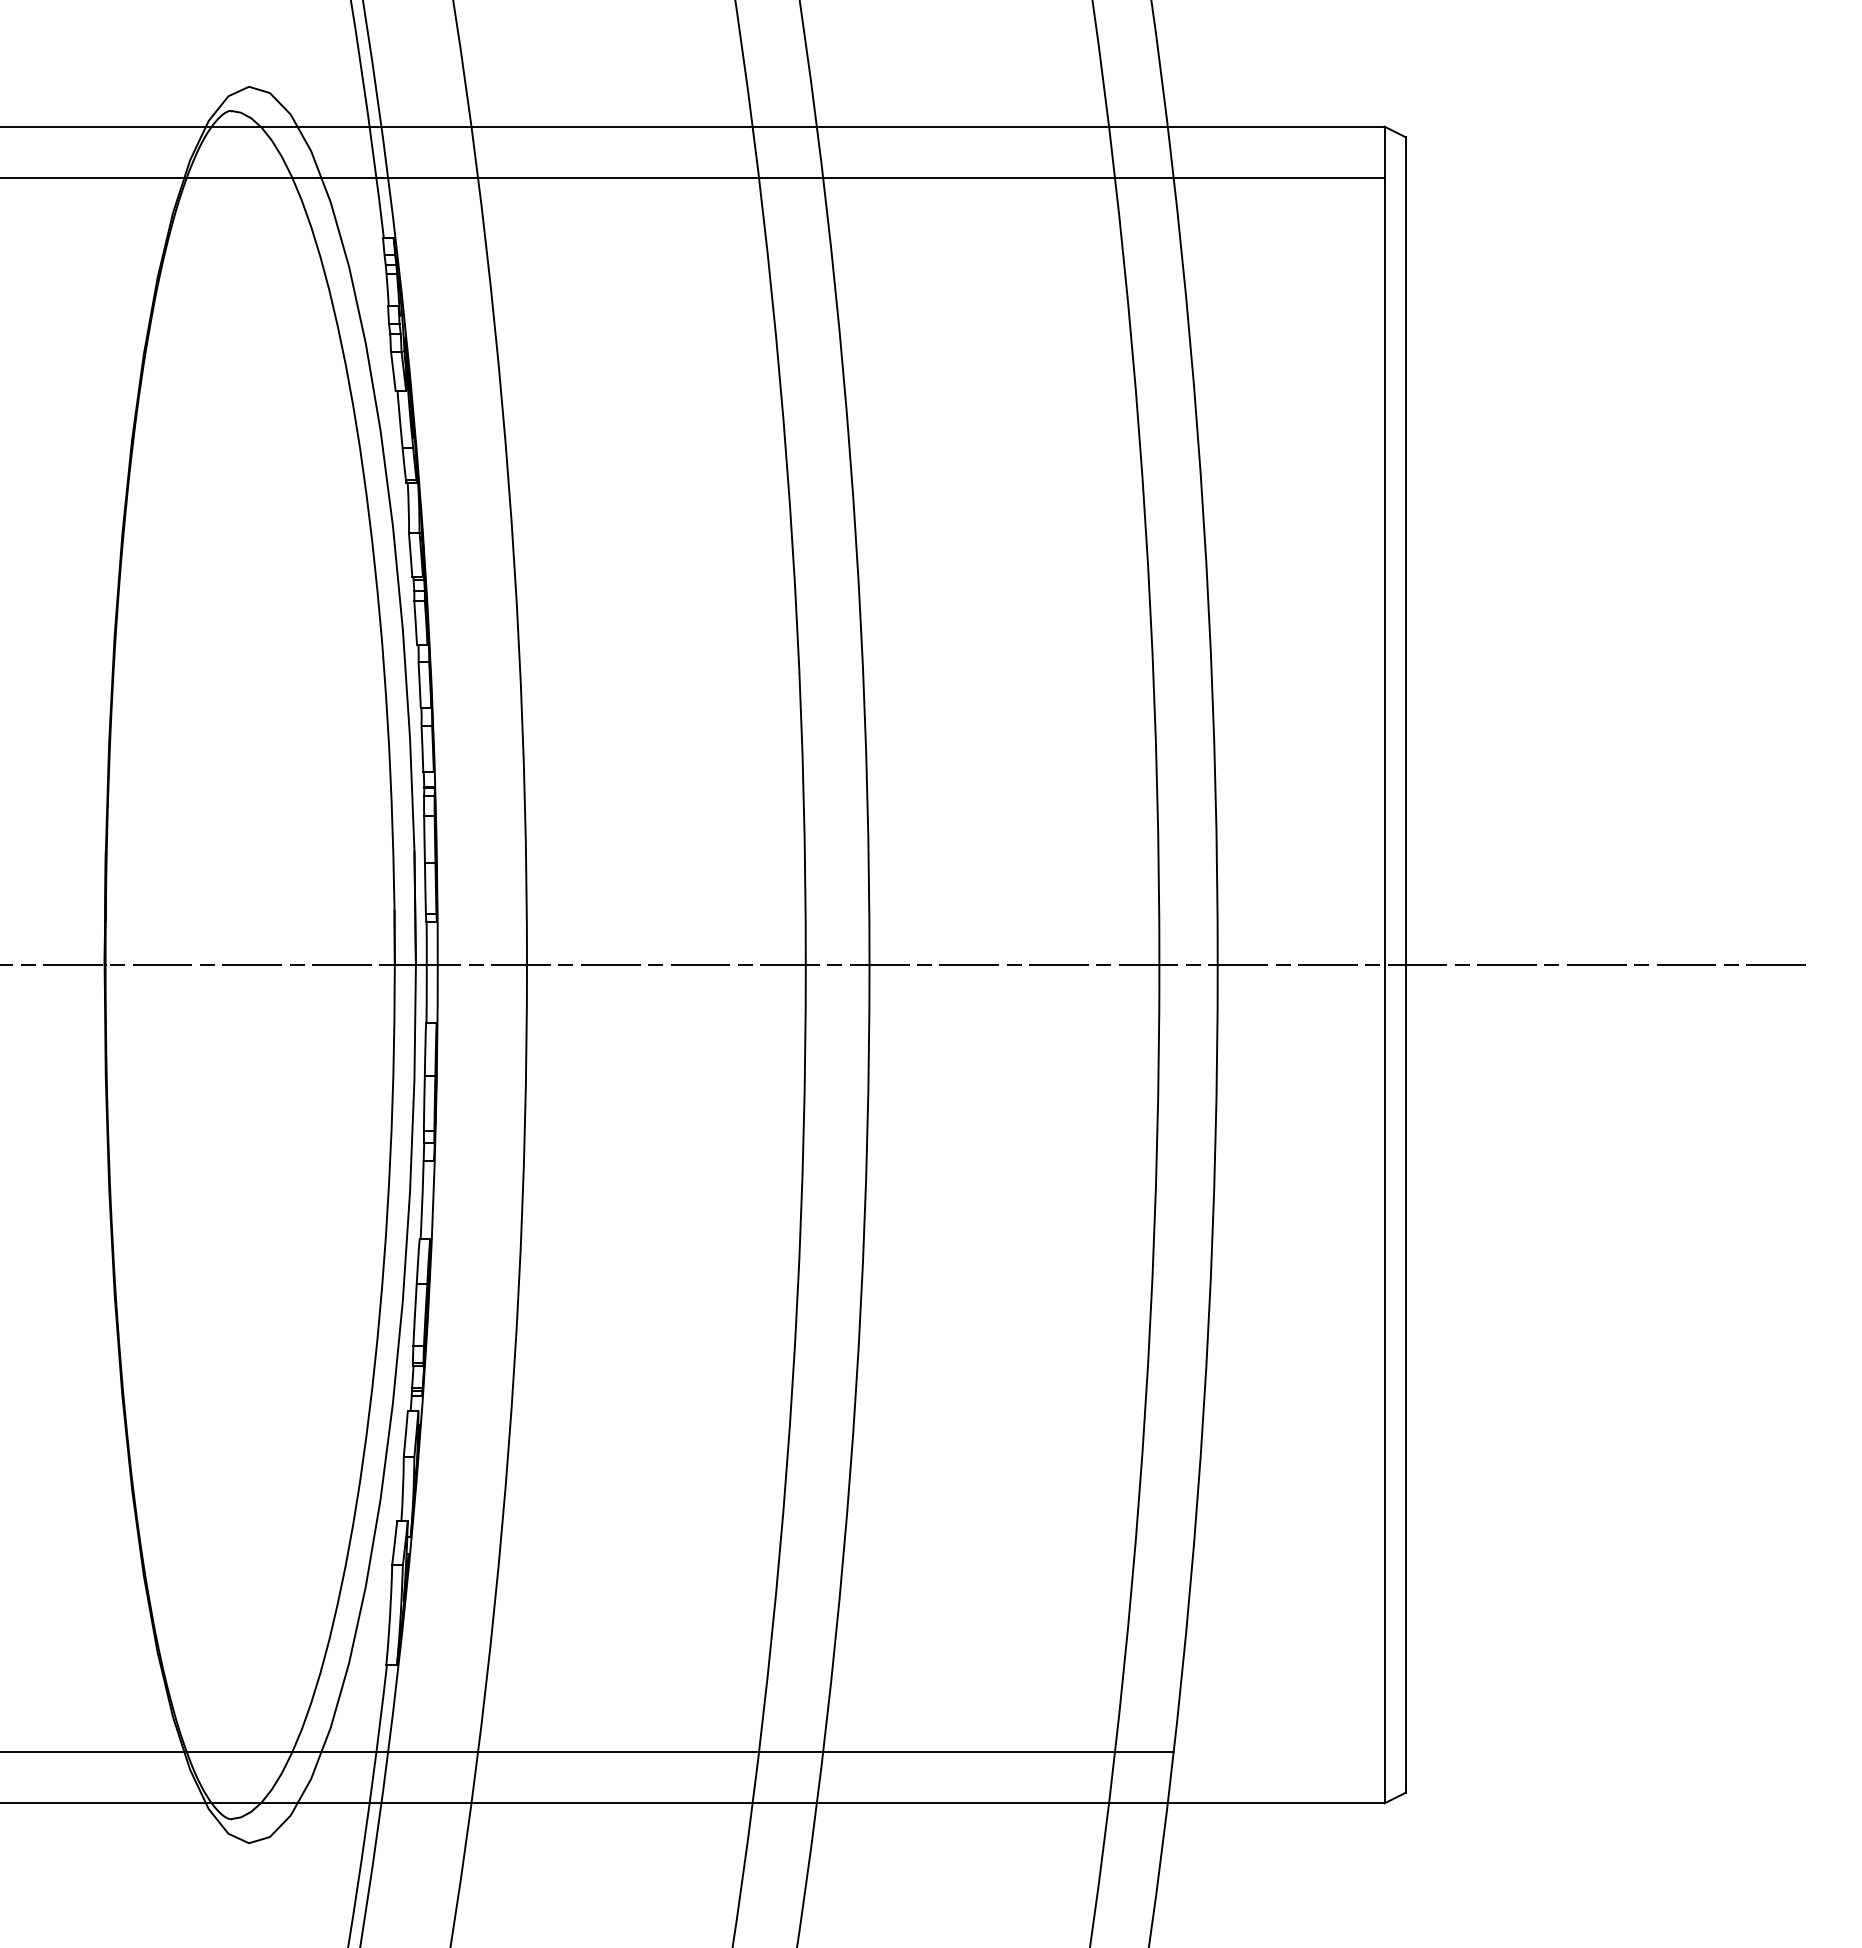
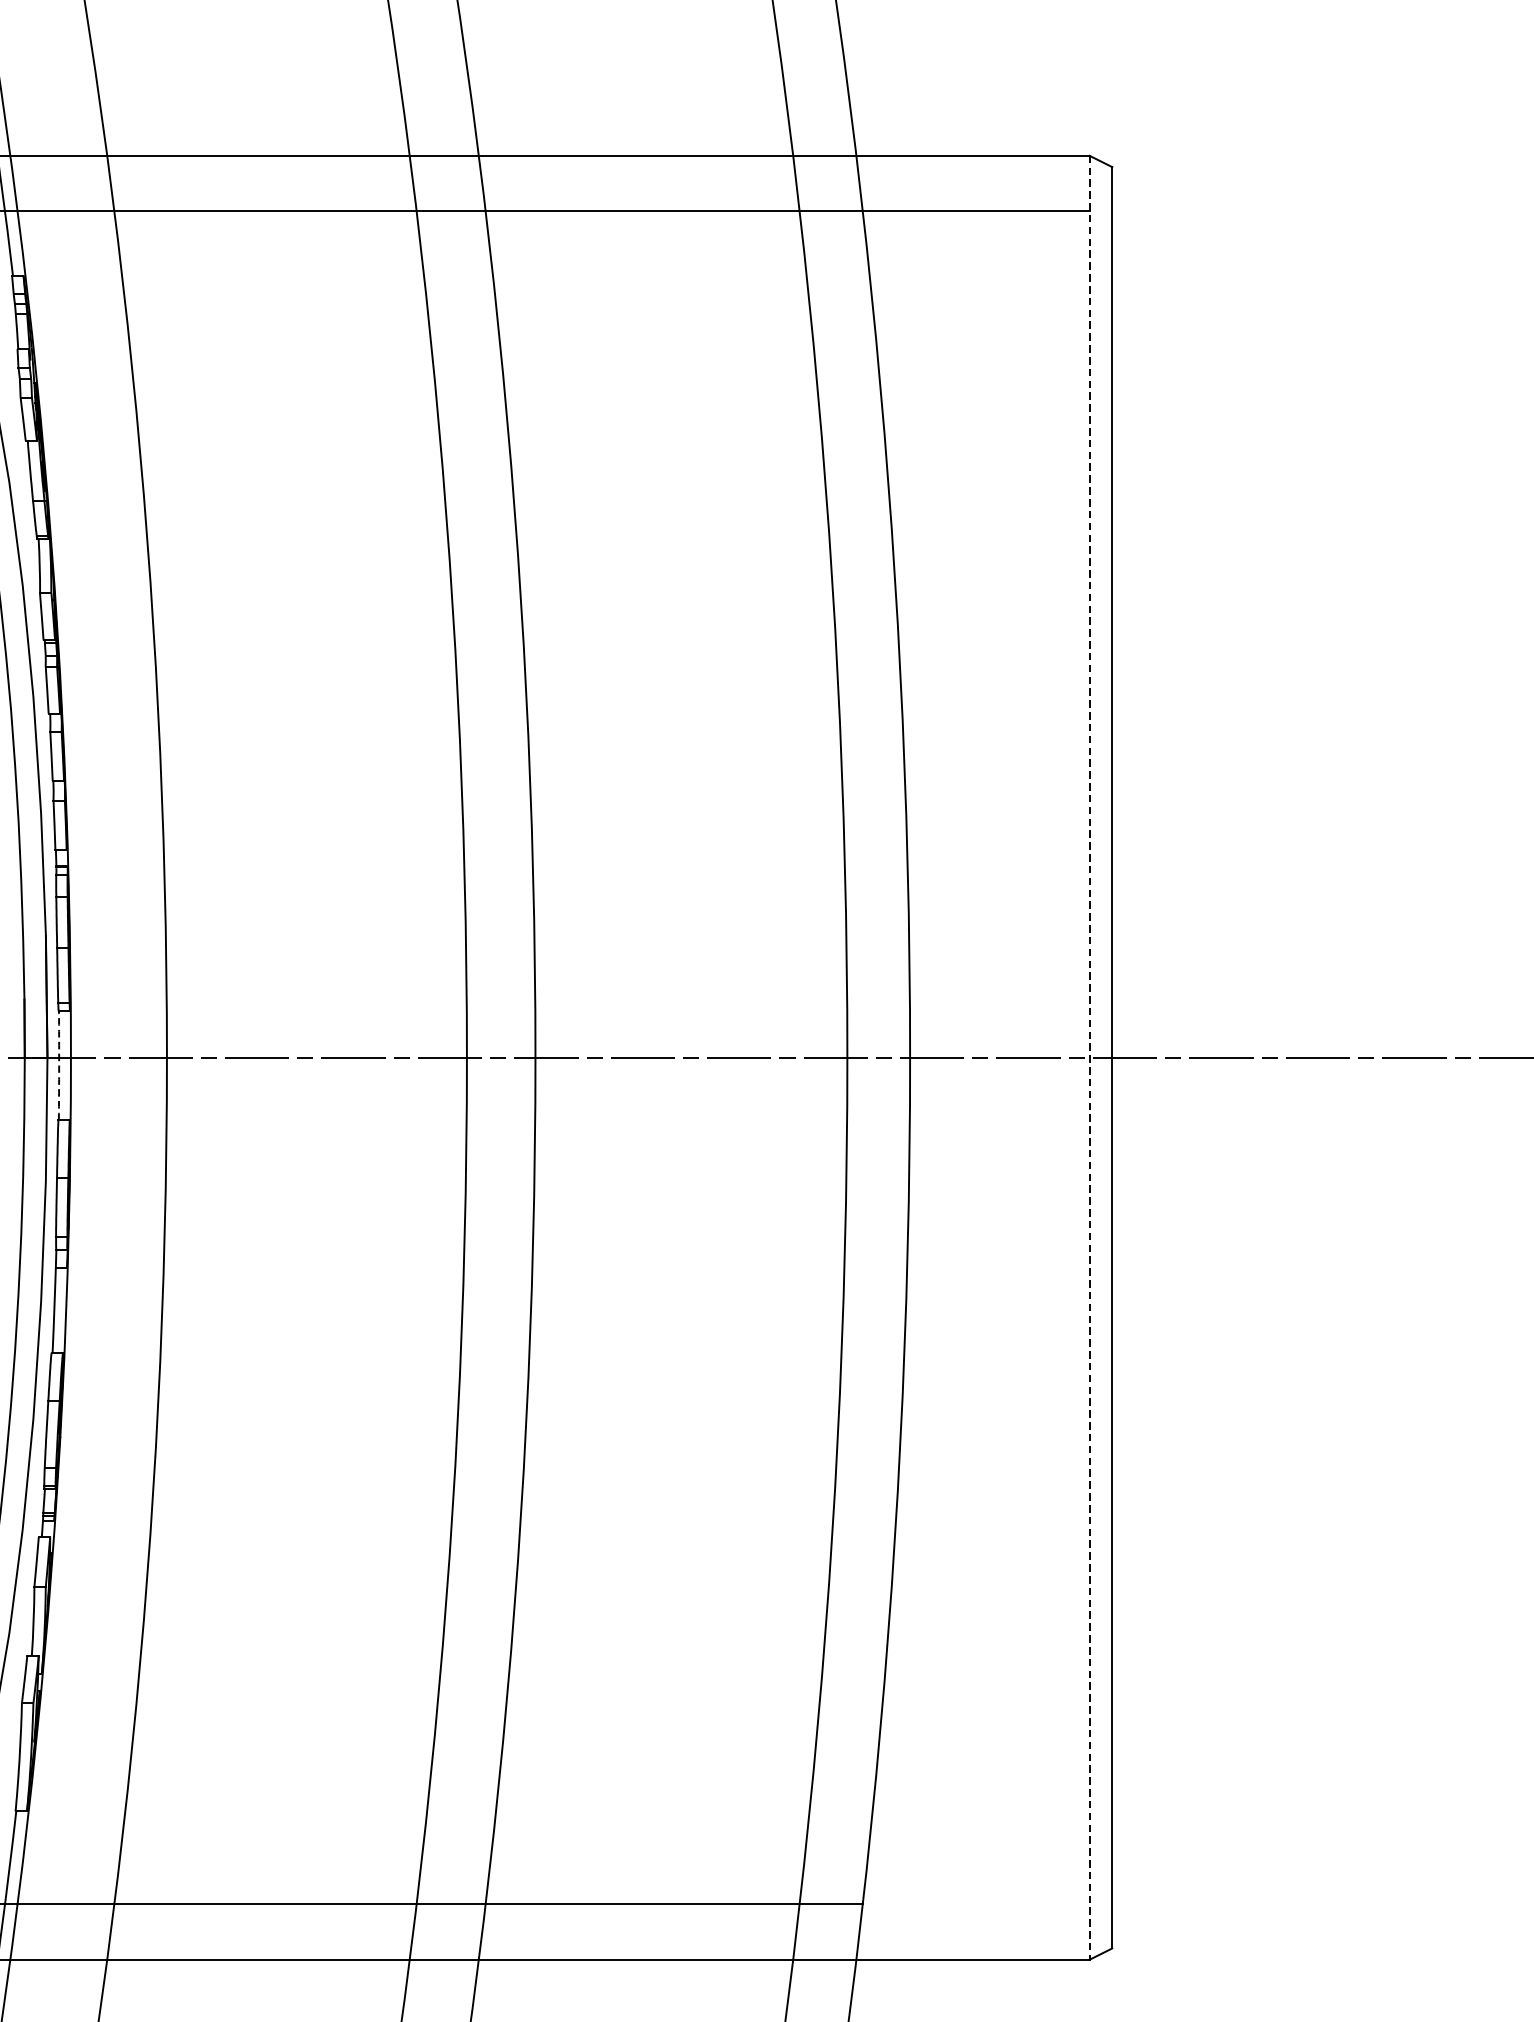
line: (1384, 965) -> (1089, 1058), solid -> dashed
arc: (426, 972) -> (58, 1065), solid -> dashed

